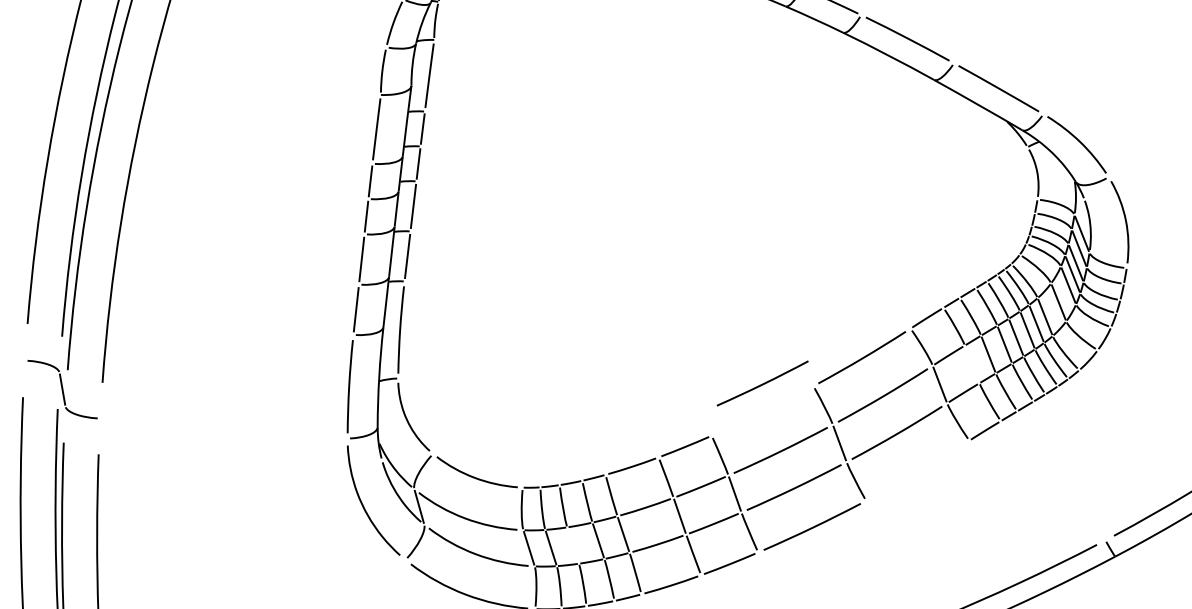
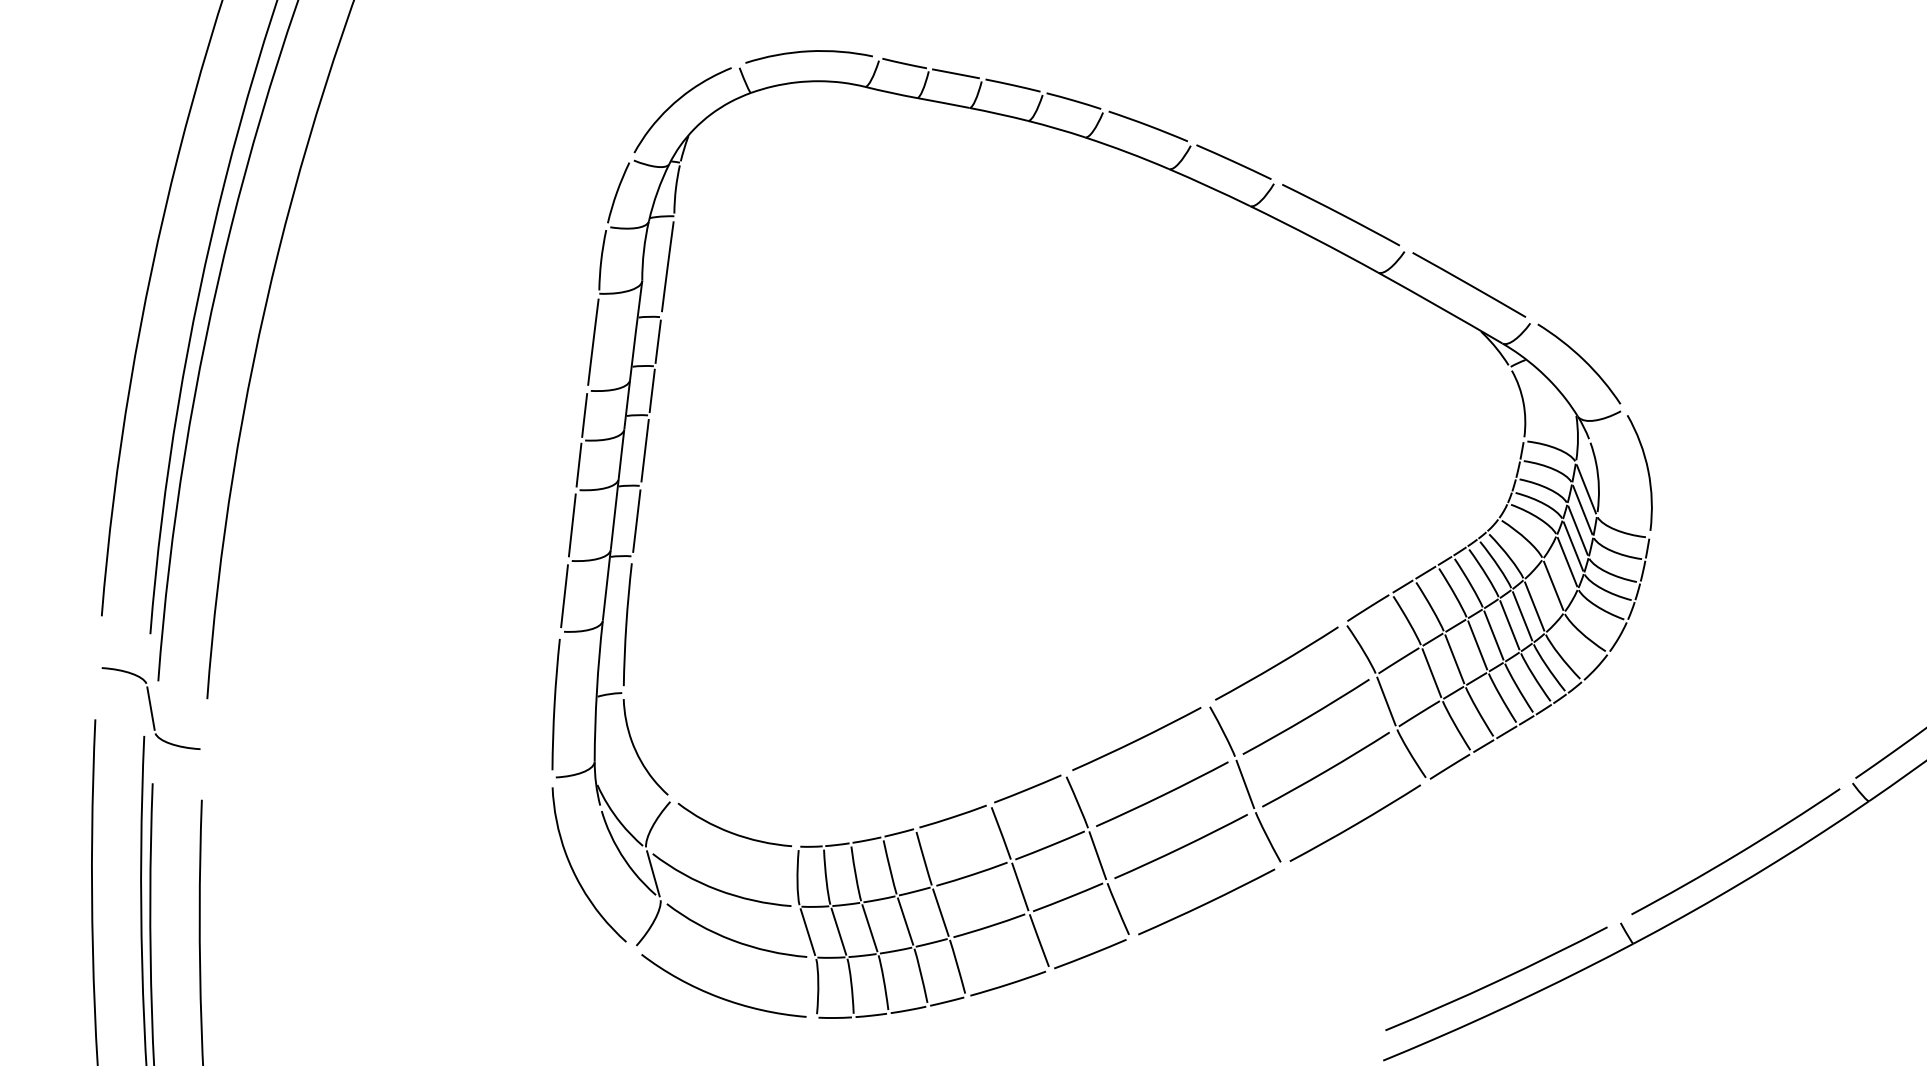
line: (971, 364) -> (1431, 673), added
curve: (762, 383) -> (1136, 739), moved
curve: (917, 471) -> (1355, 823), added
line: (572, 545) -> (869, 928), added

